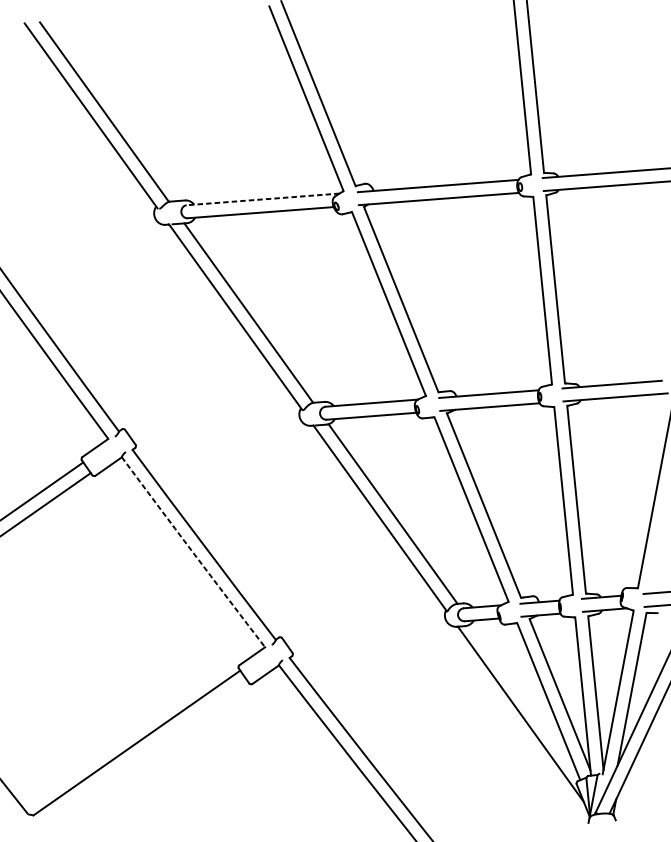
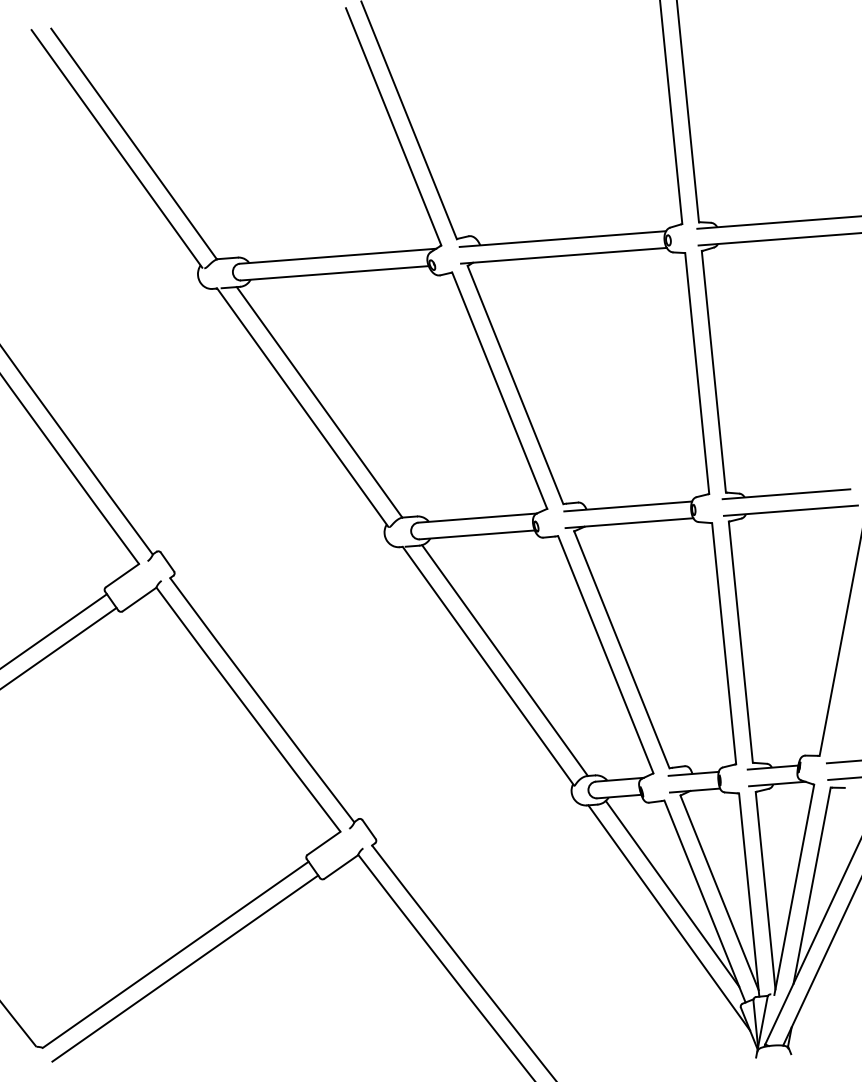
line: (262, 199) -> (337, 256), dashed -> solid
arc: (192, 552) -> (247, 709), dashed -> solid
line: (523, 695) -> (672, 893), added
line: (144, 753) -> (185, 968), added

